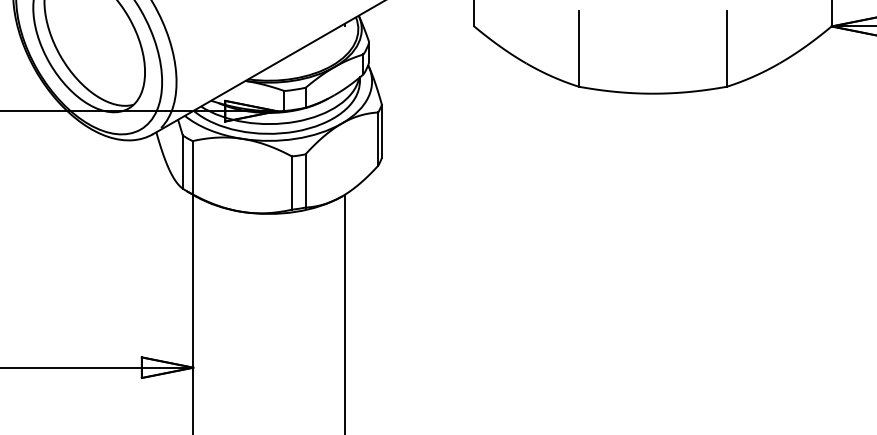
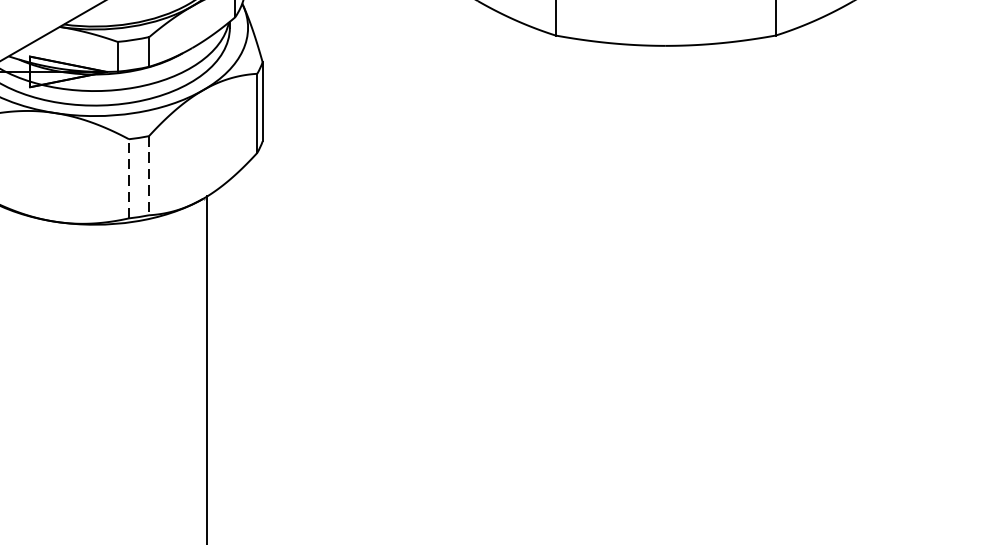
line: (305, 180) -> (149, 174), solid -> dashed
line: (292, 183) -> (129, 179), solid -> dashed

